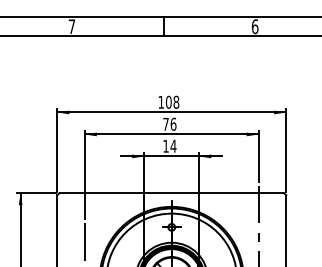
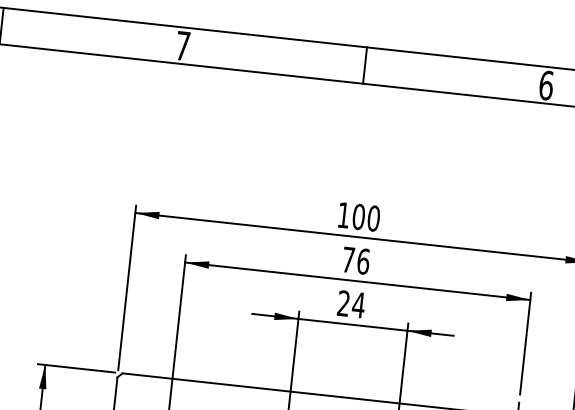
text: (176, 102) -> (374, 218), 108 -> 100
text: (165, 145) -> (342, 301), 14 -> 24

